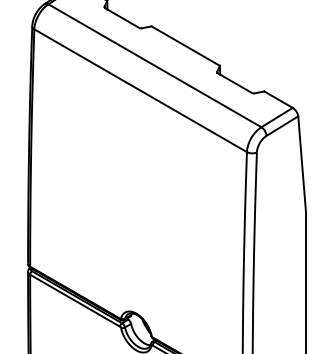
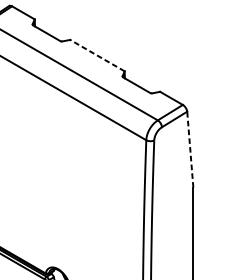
line: (185, 45) -> (97, 55), solid -> dashed
line: (302, 163) -> (190, 149), solid -> dashed

